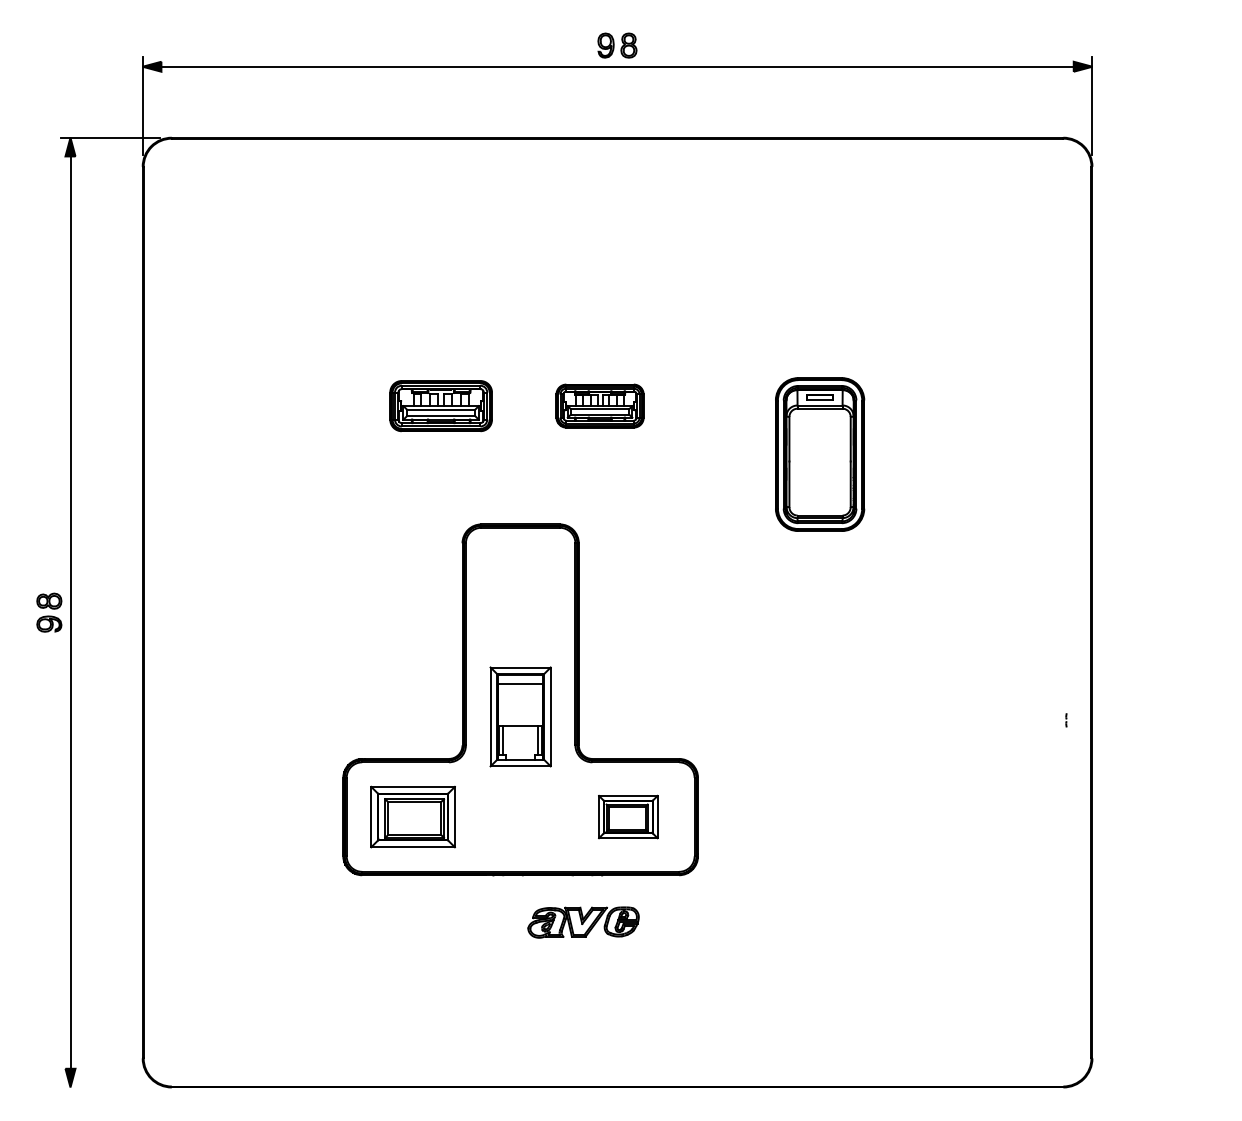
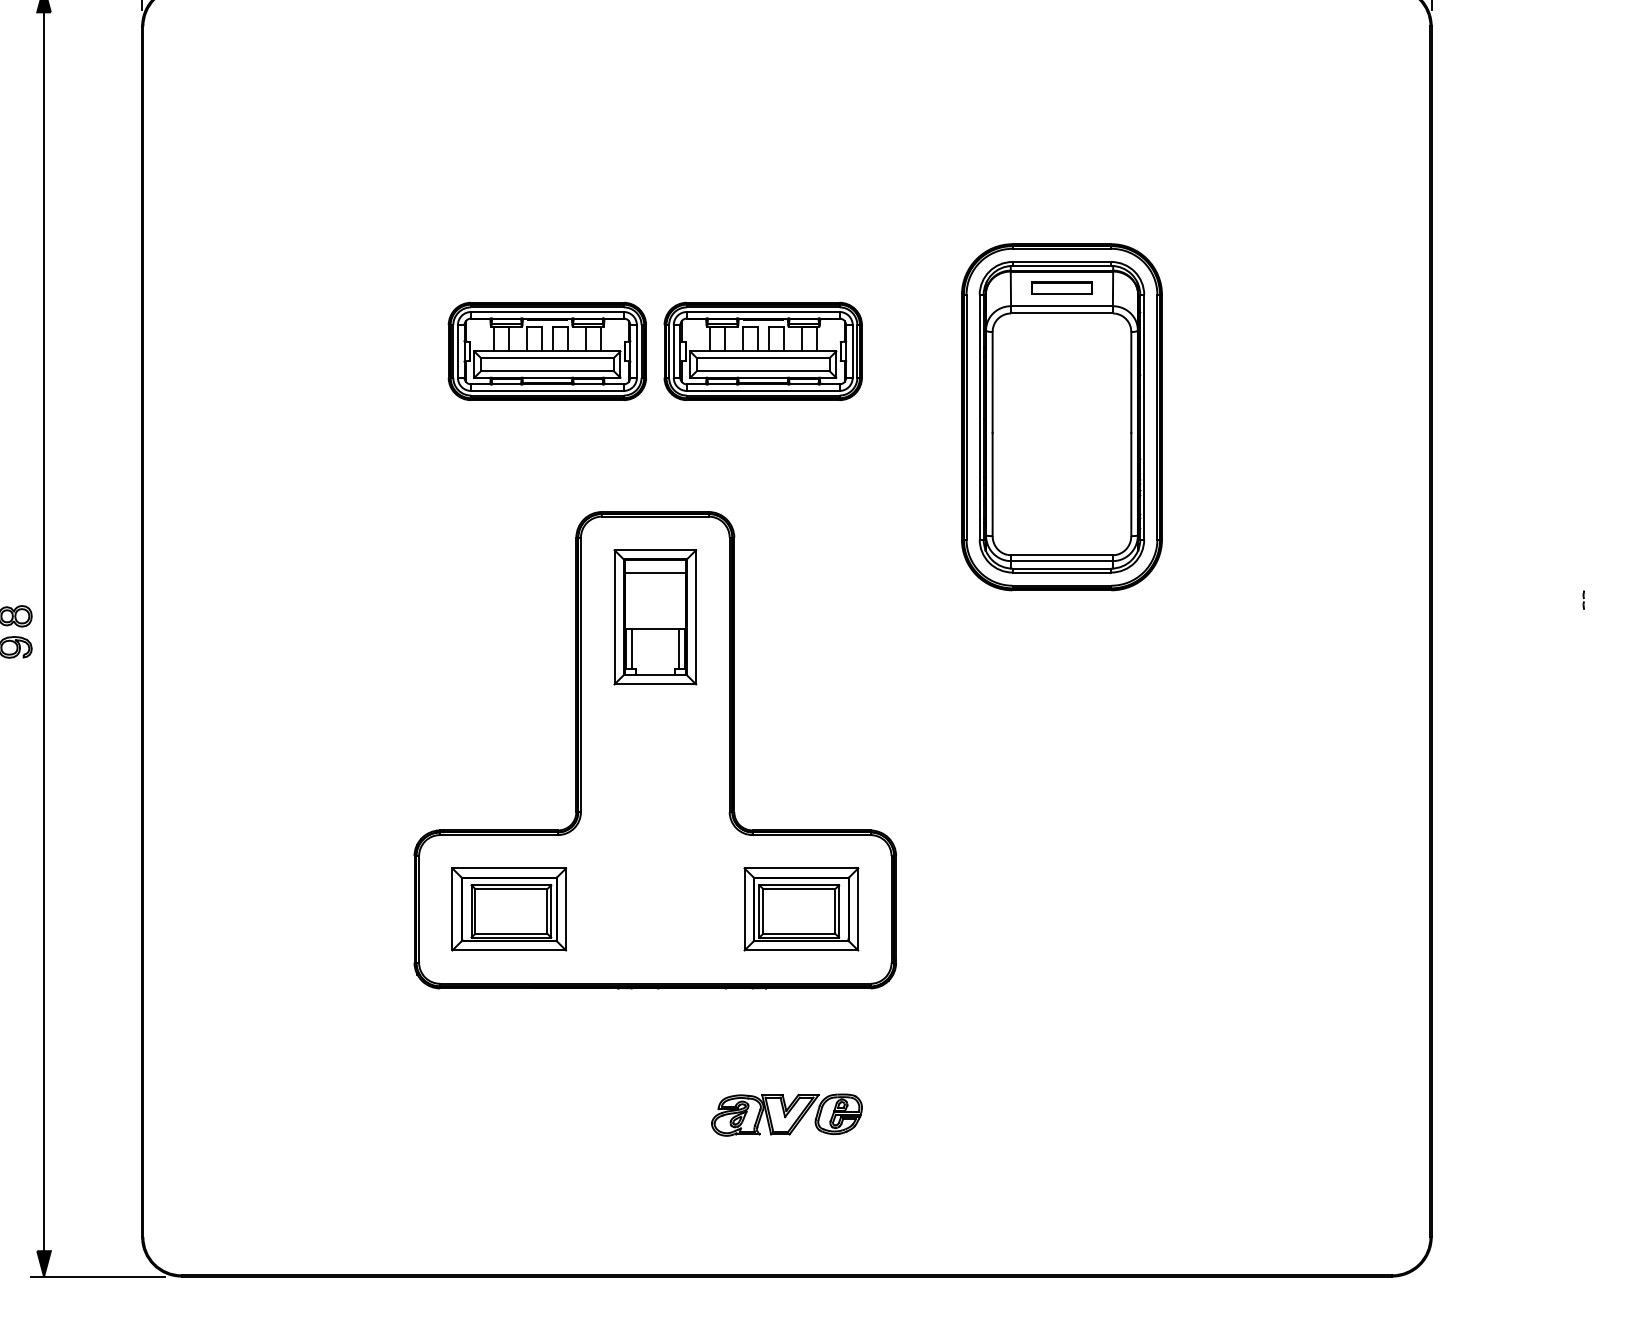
part: (440, 405) -> (546, 350), size x1.43
part: (599, 405) -> (762, 350), size x1.67
part: (819, 454) -> (1061, 417), size x1.67
part: (520, 716) -> (655, 616), moved
line: (1066, 719) -> (1583, 599), moved
part: (628, 816) -> (801, 908), size x1.43
part: (583, 922) -> (786, 1115), moved
line: (109, 1087) -> (97, 1276), added

